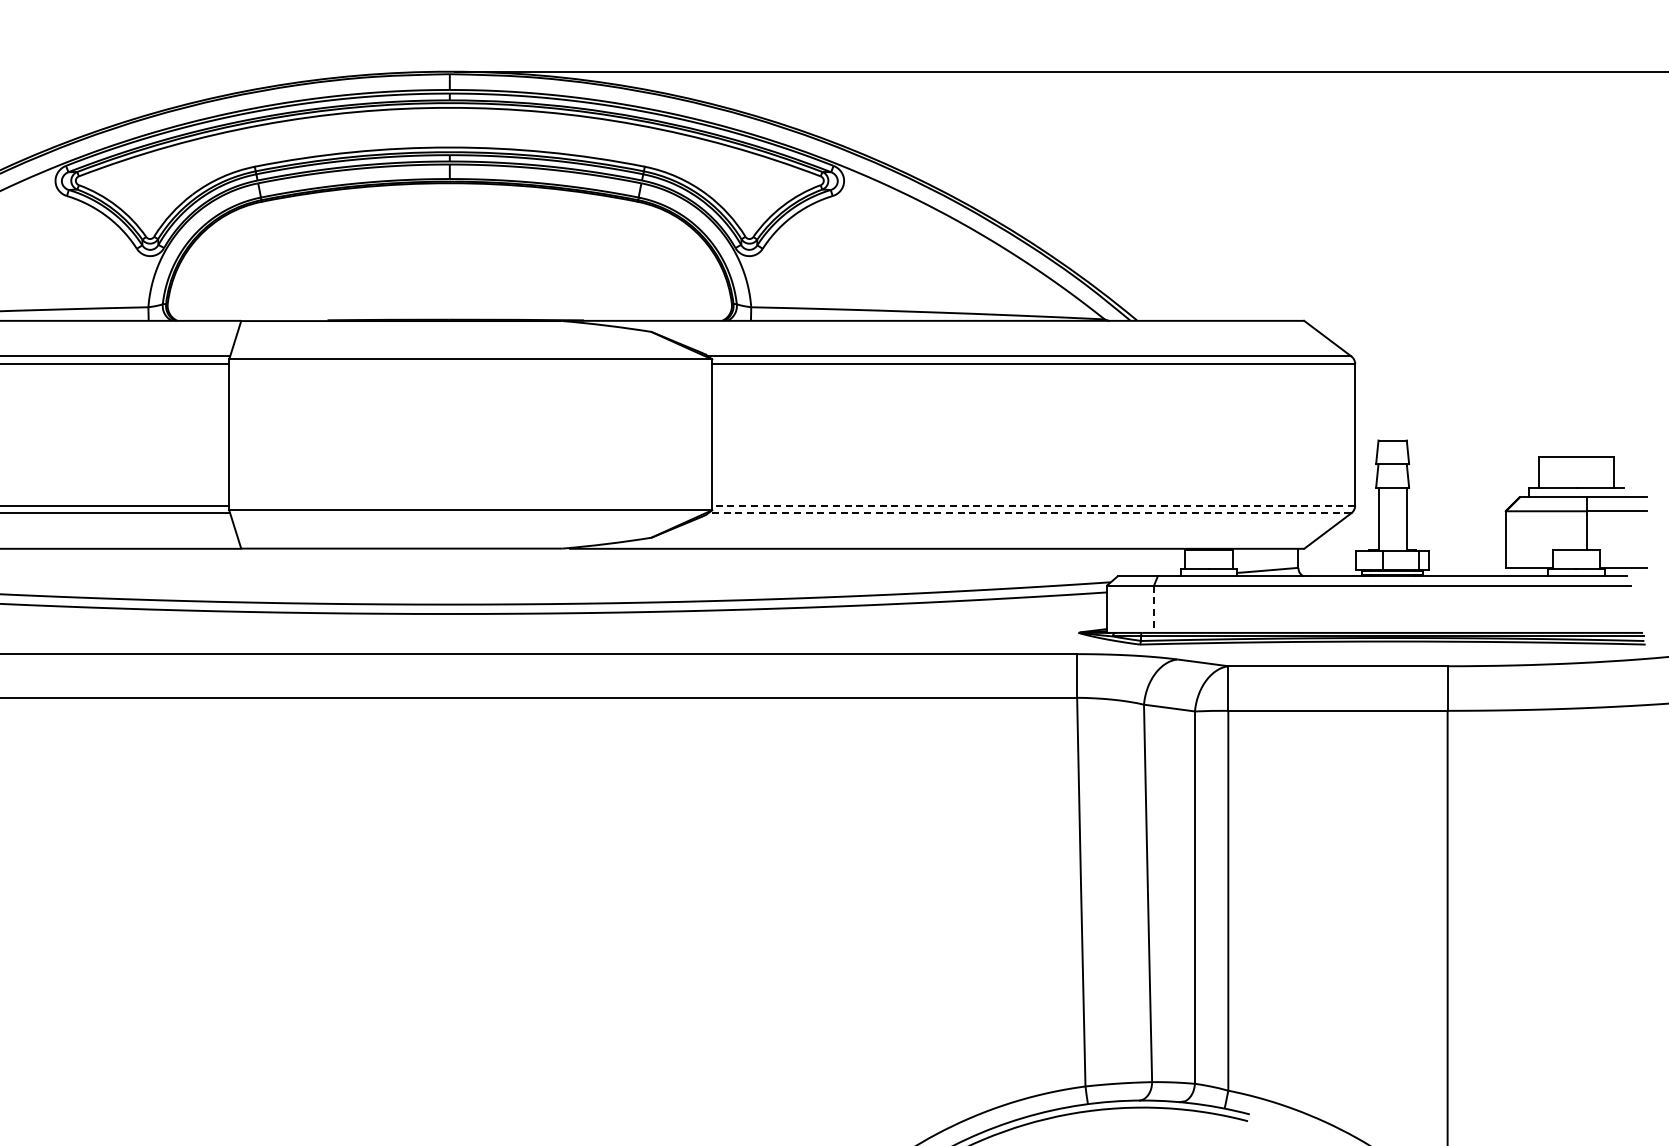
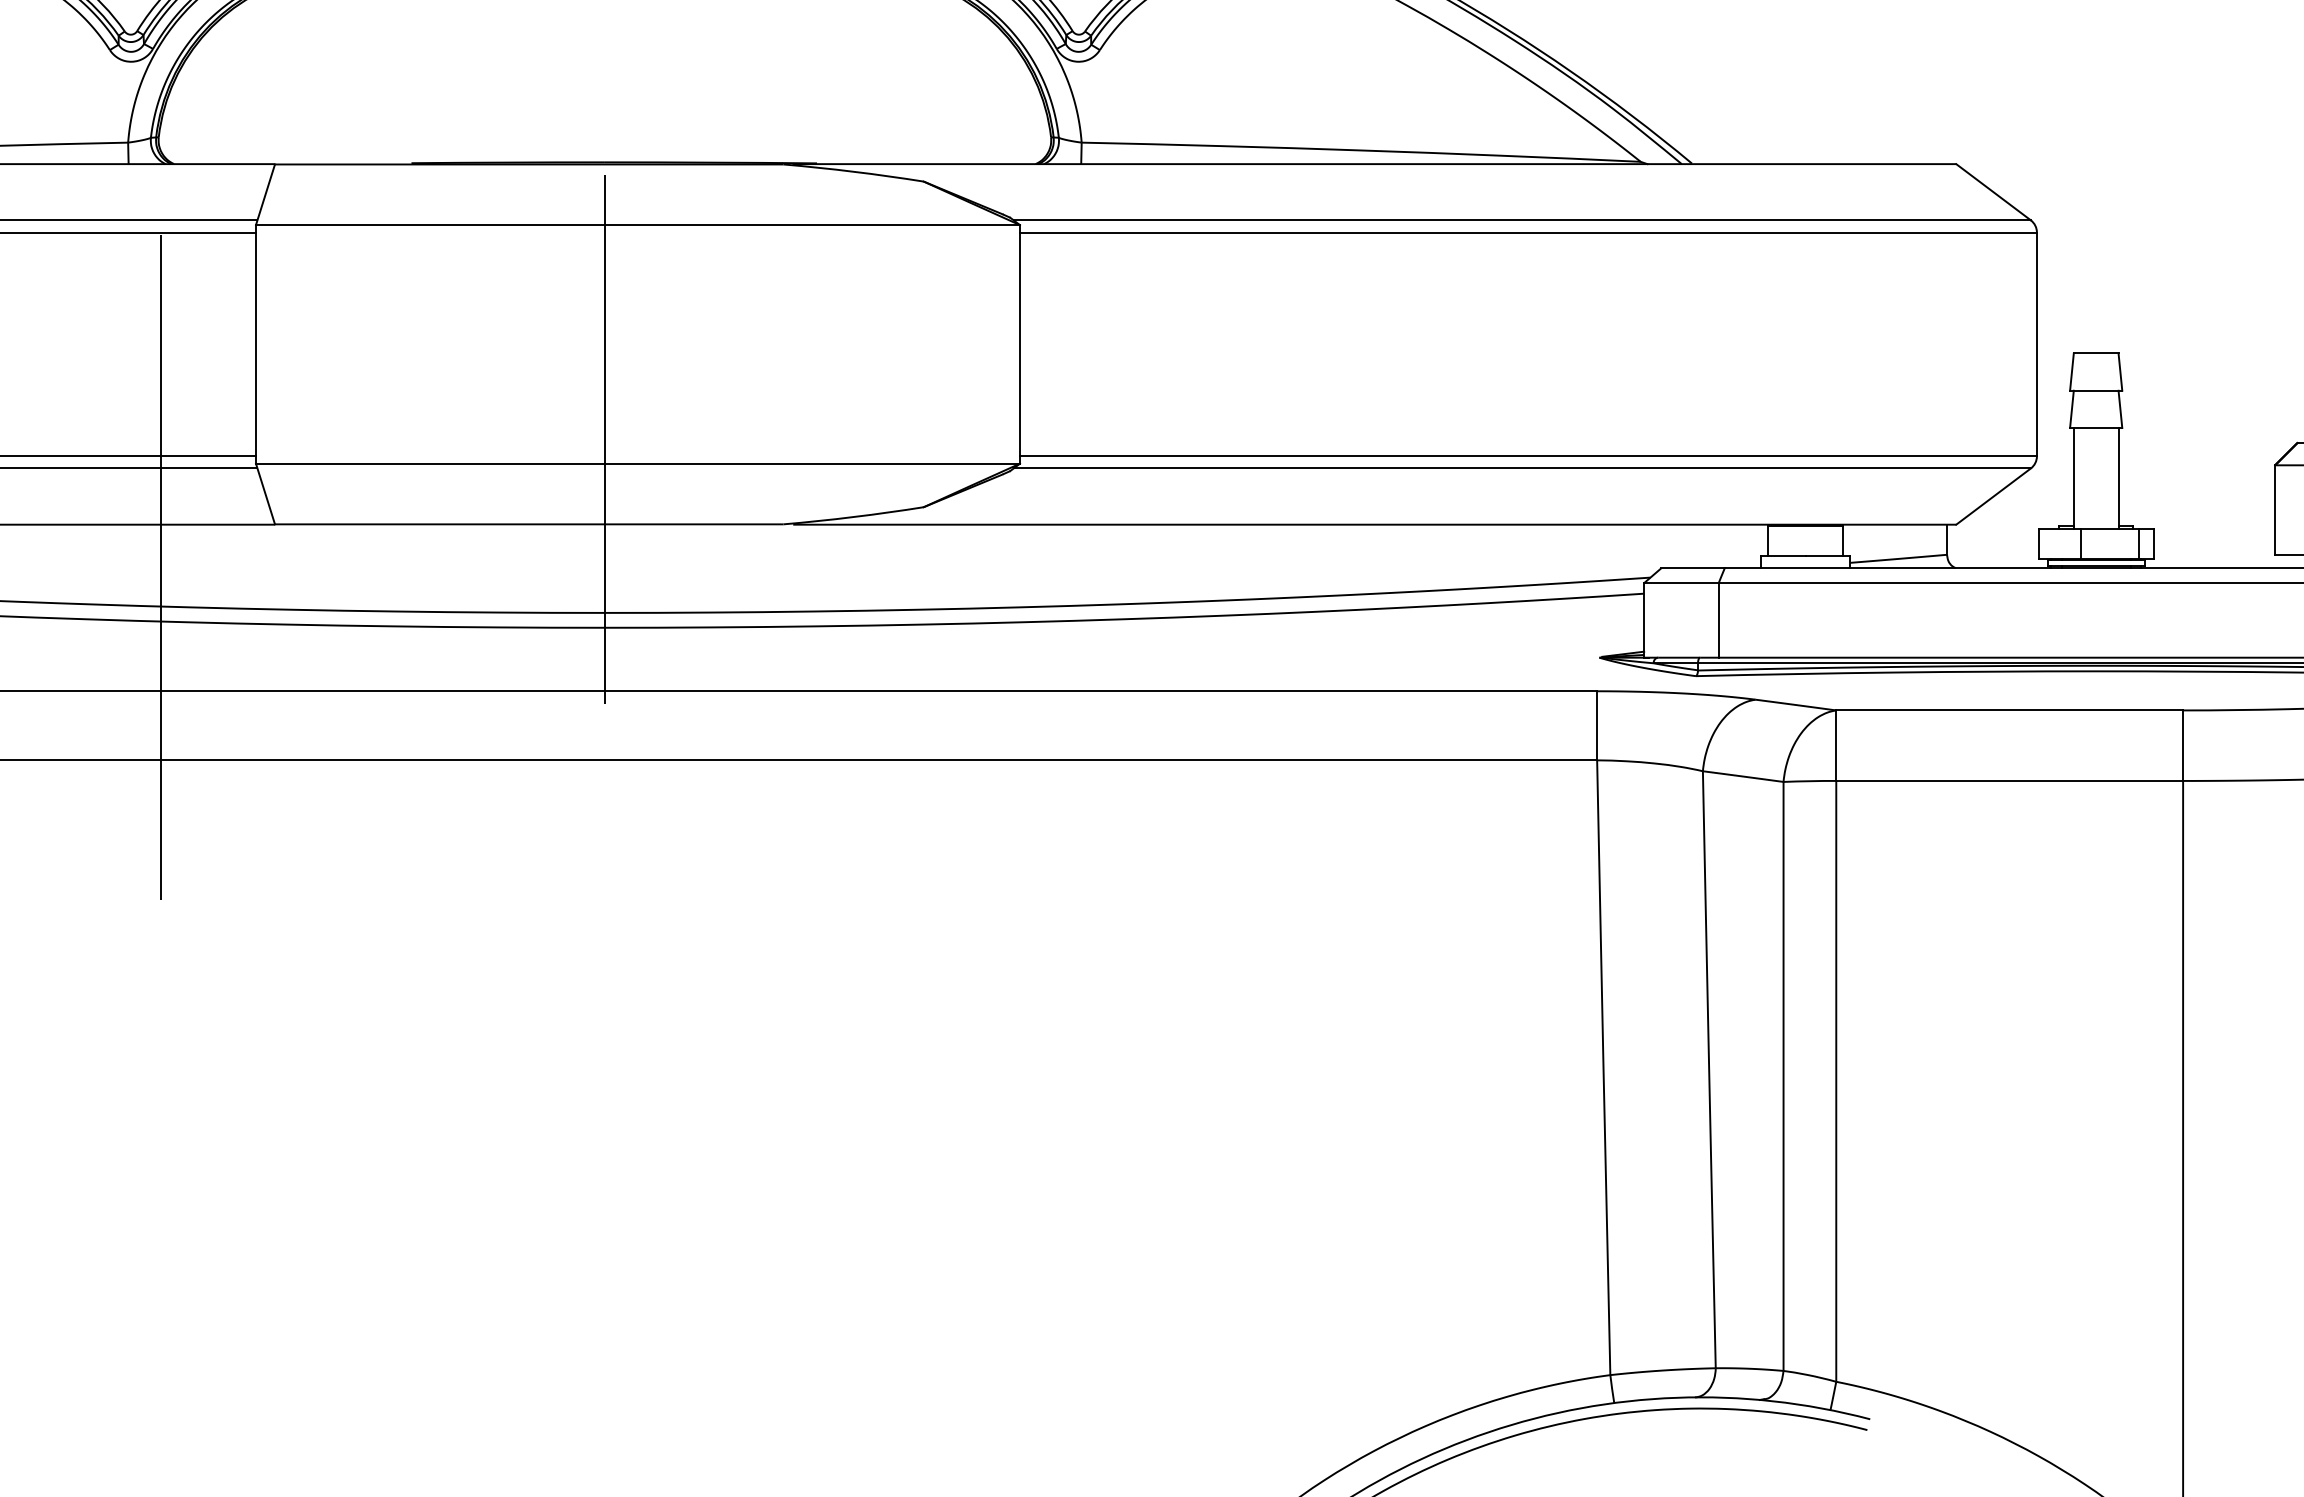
line: (449, 494) -> (604, 438), added
line: (1033, 505) -> (1528, 456), dashed -> solid
line: (1029, 513) -> (1521, 468), dashed -> solid
line: (169, 575) -> (161, 566), added
line: (1154, 609) -> (1719, 620), dashed -> solid

